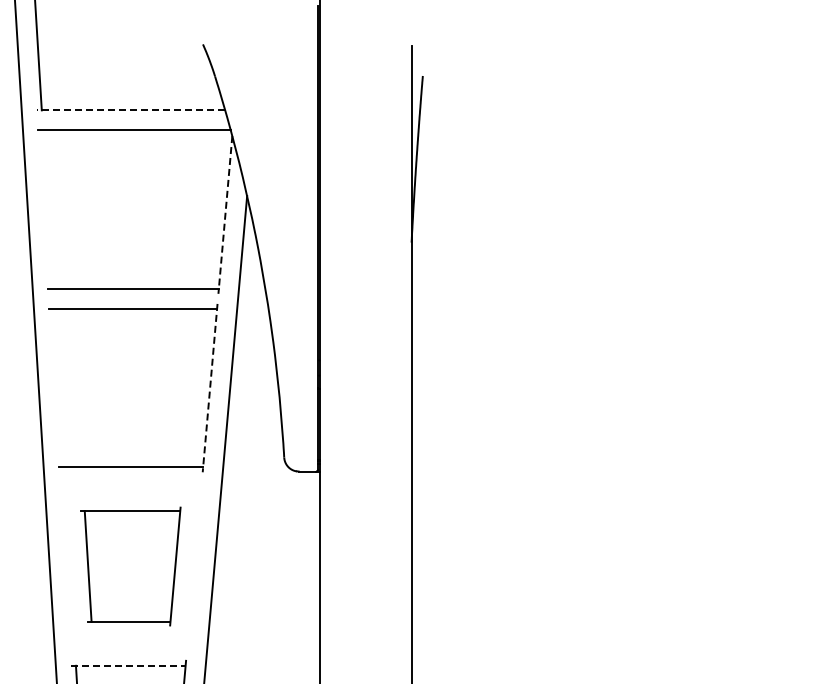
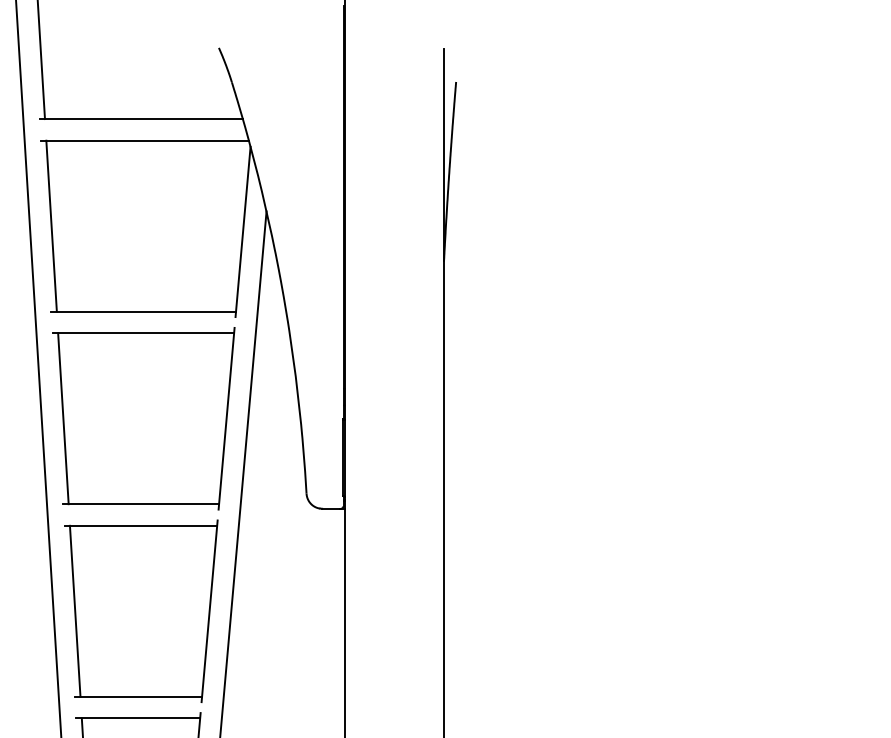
line: (130, 110) -> (140, 119), dashed -> solid
line: (47, 209) -> (51, 226), added
line: (225, 215) -> (243, 232), dashed -> solid
line: (58, 387) -> (62, 418), added
line: (210, 388) -> (227, 419), dashed -> solid
part: (130, 566) -> (140, 611), size x1.43
line: (128, 665) -> (138, 718), dashed -> solid

